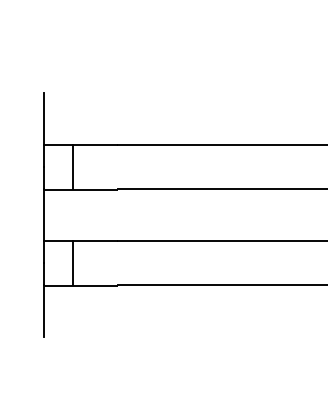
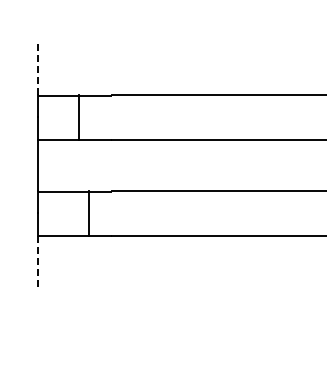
line: (43, 118) -> (37, 69), solid -> dashed
line: (73, 166) -> (78, 117), moved
line: (73, 262) -> (88, 213), moved
line: (43, 310) -> (37, 261), solid -> dashed

